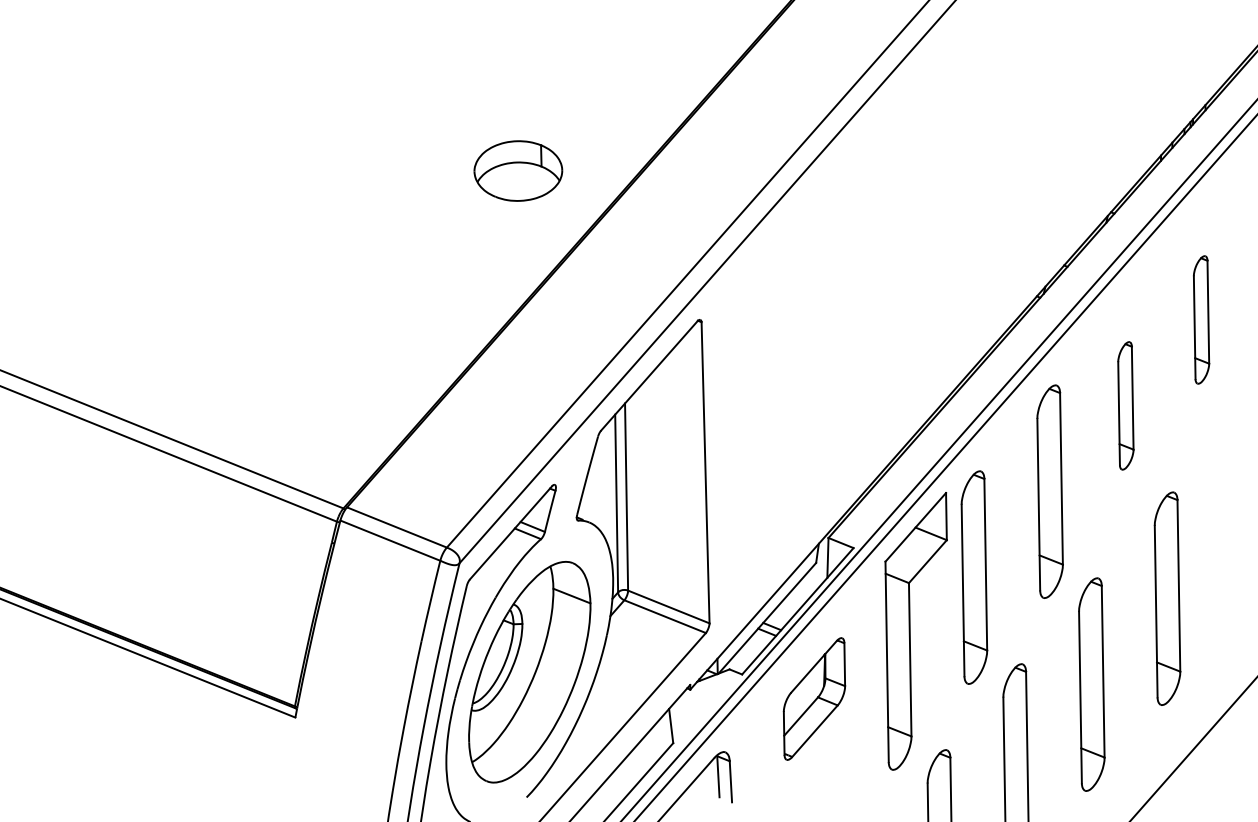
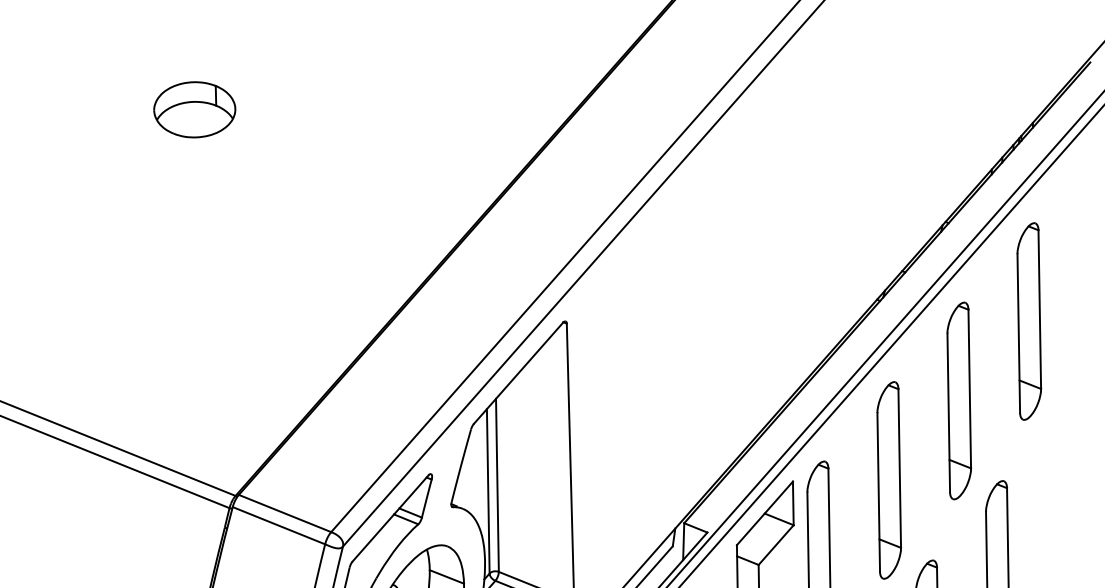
part: (518, 170) -> (194, 109), moved
part: (1201, 319) -> (1029, 321), size x1.67
part: (1125, 405) -> (958, 400), size x1.67

